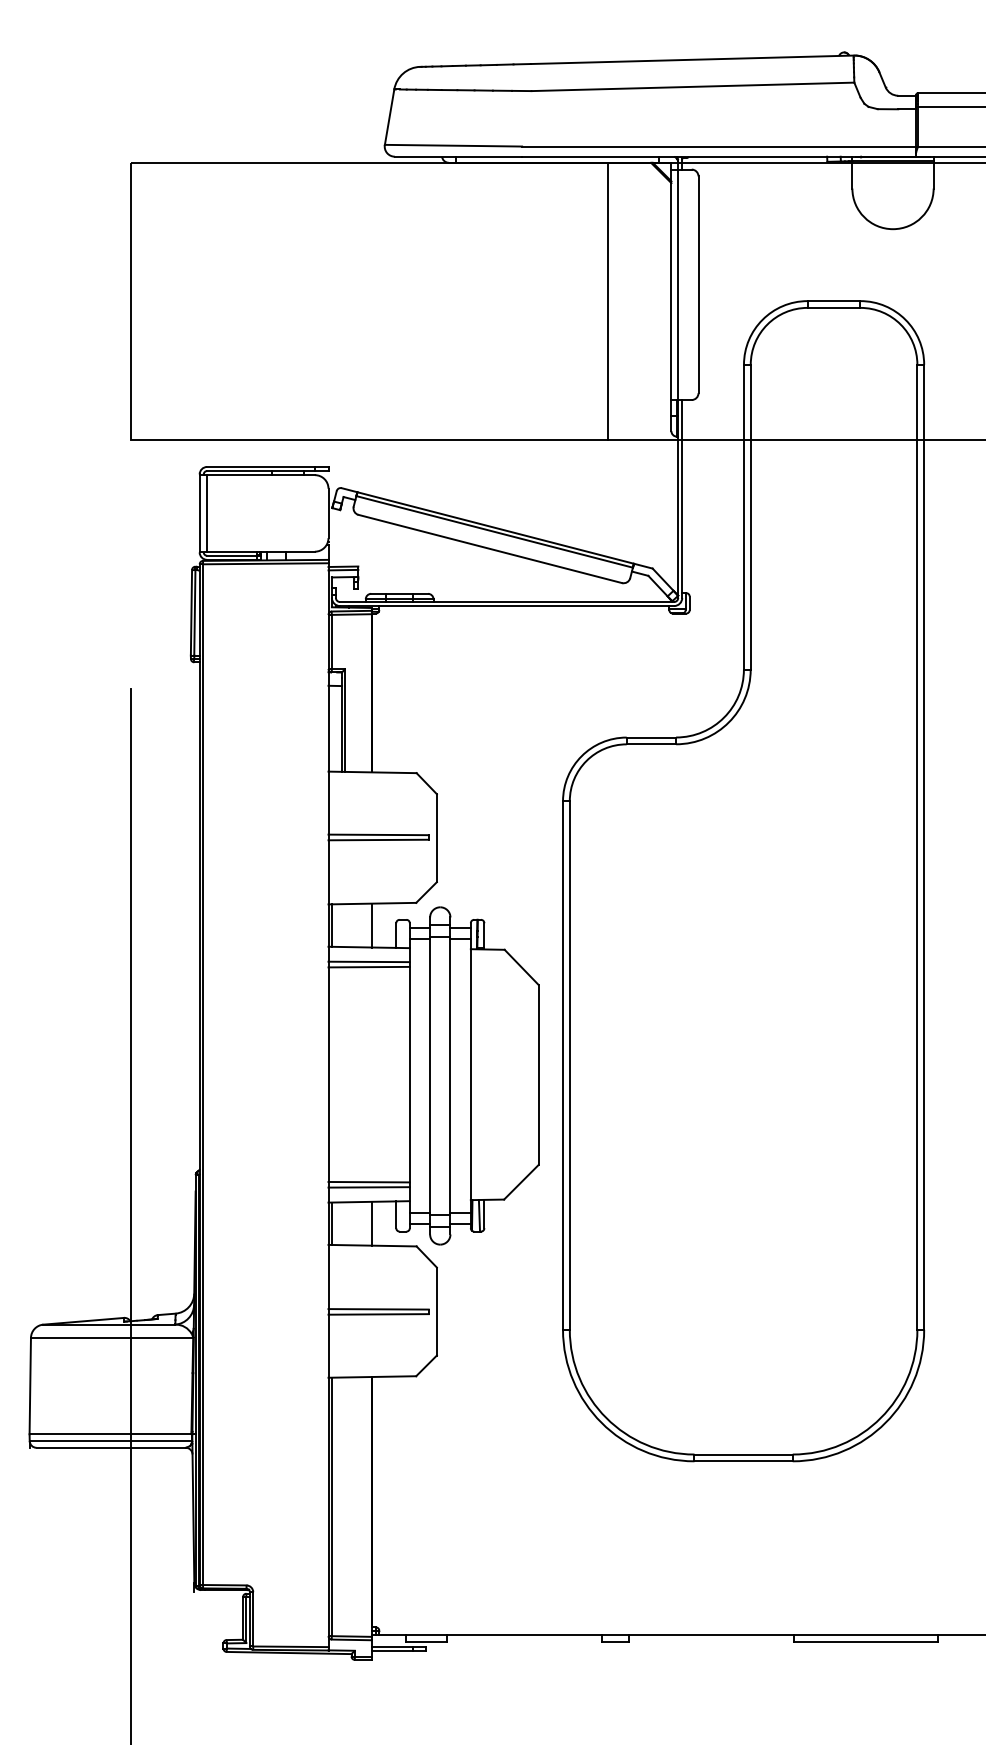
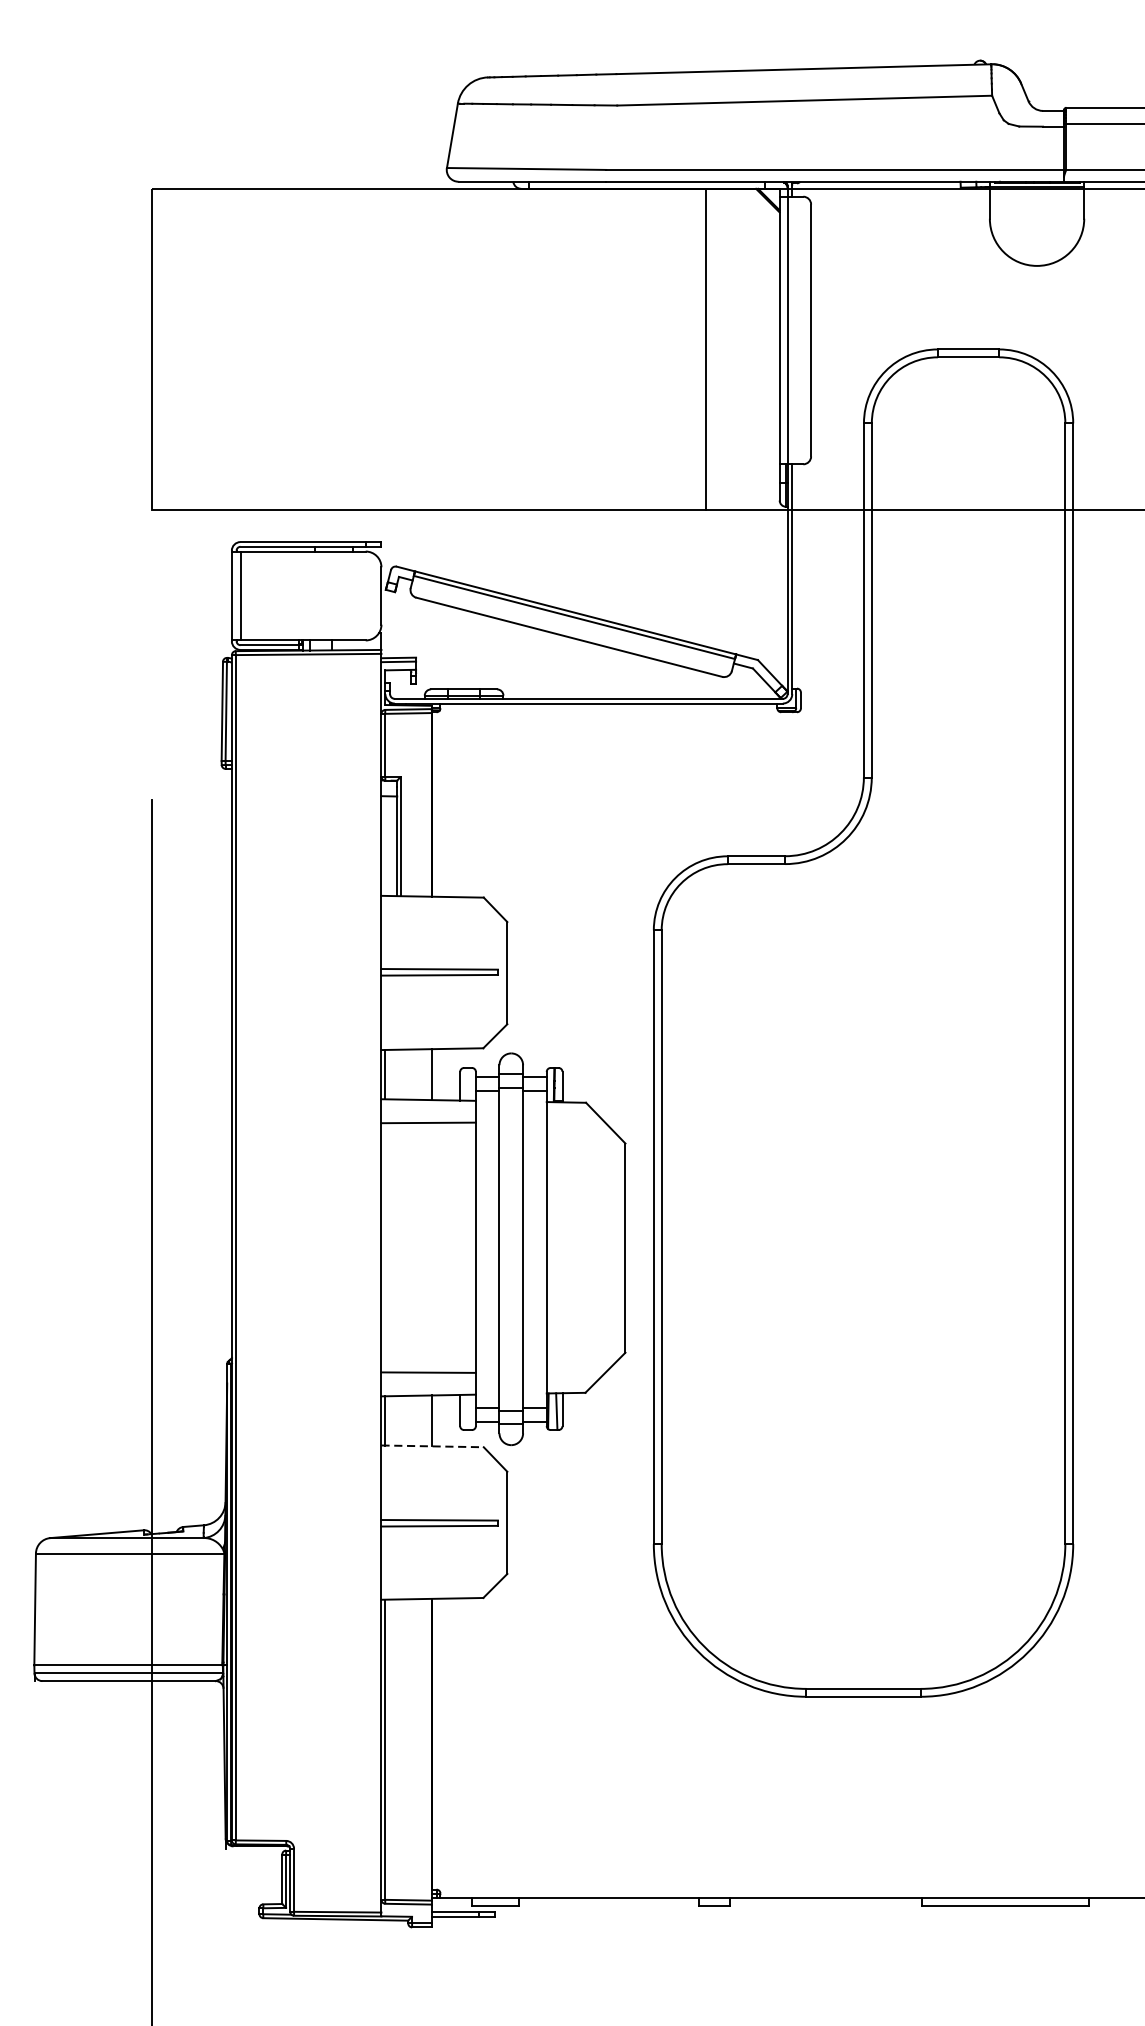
line: (368, 961) -> (427, 1116), removed
line: (368, 1187) -> (427, 1378), removed
line: (373, 1245) -> (433, 1446), solid -> dashed

